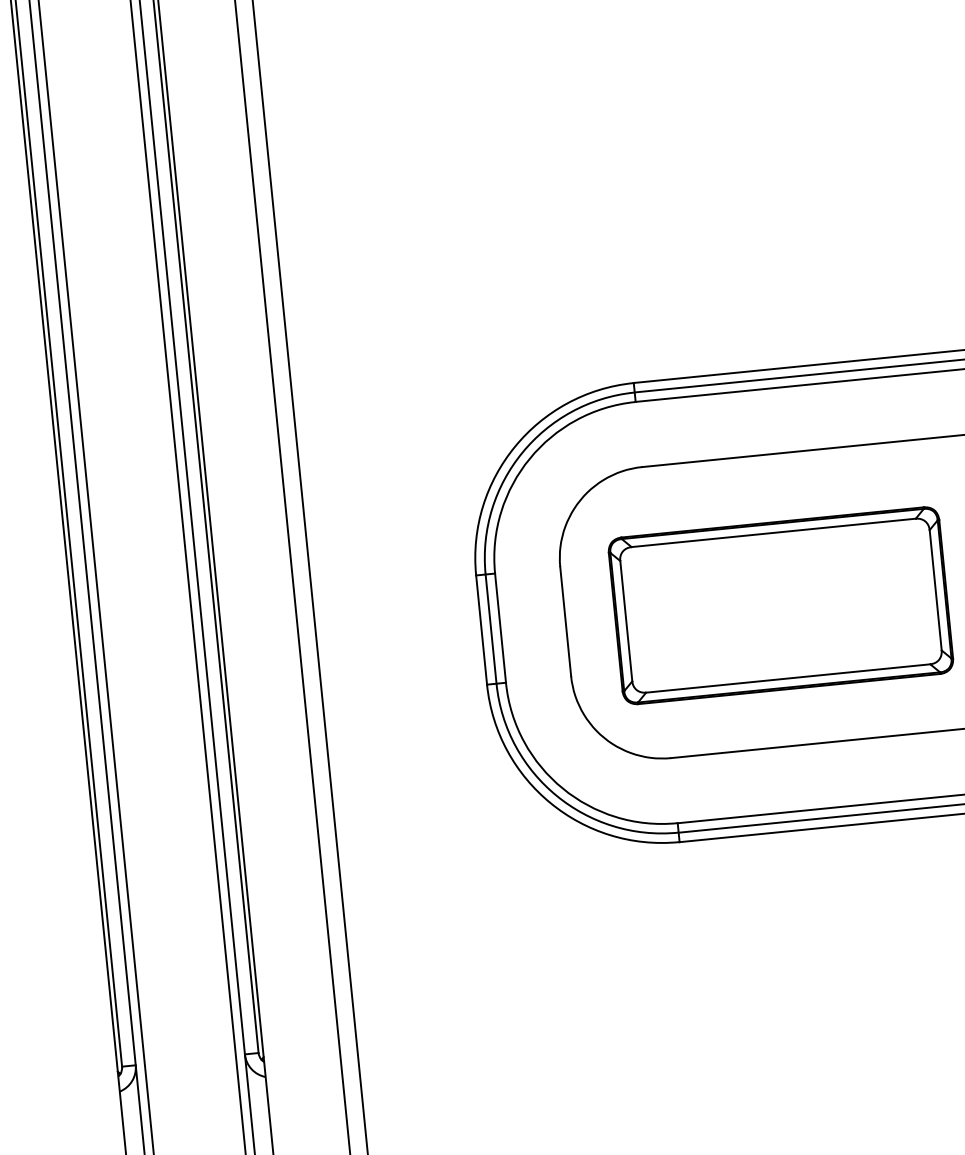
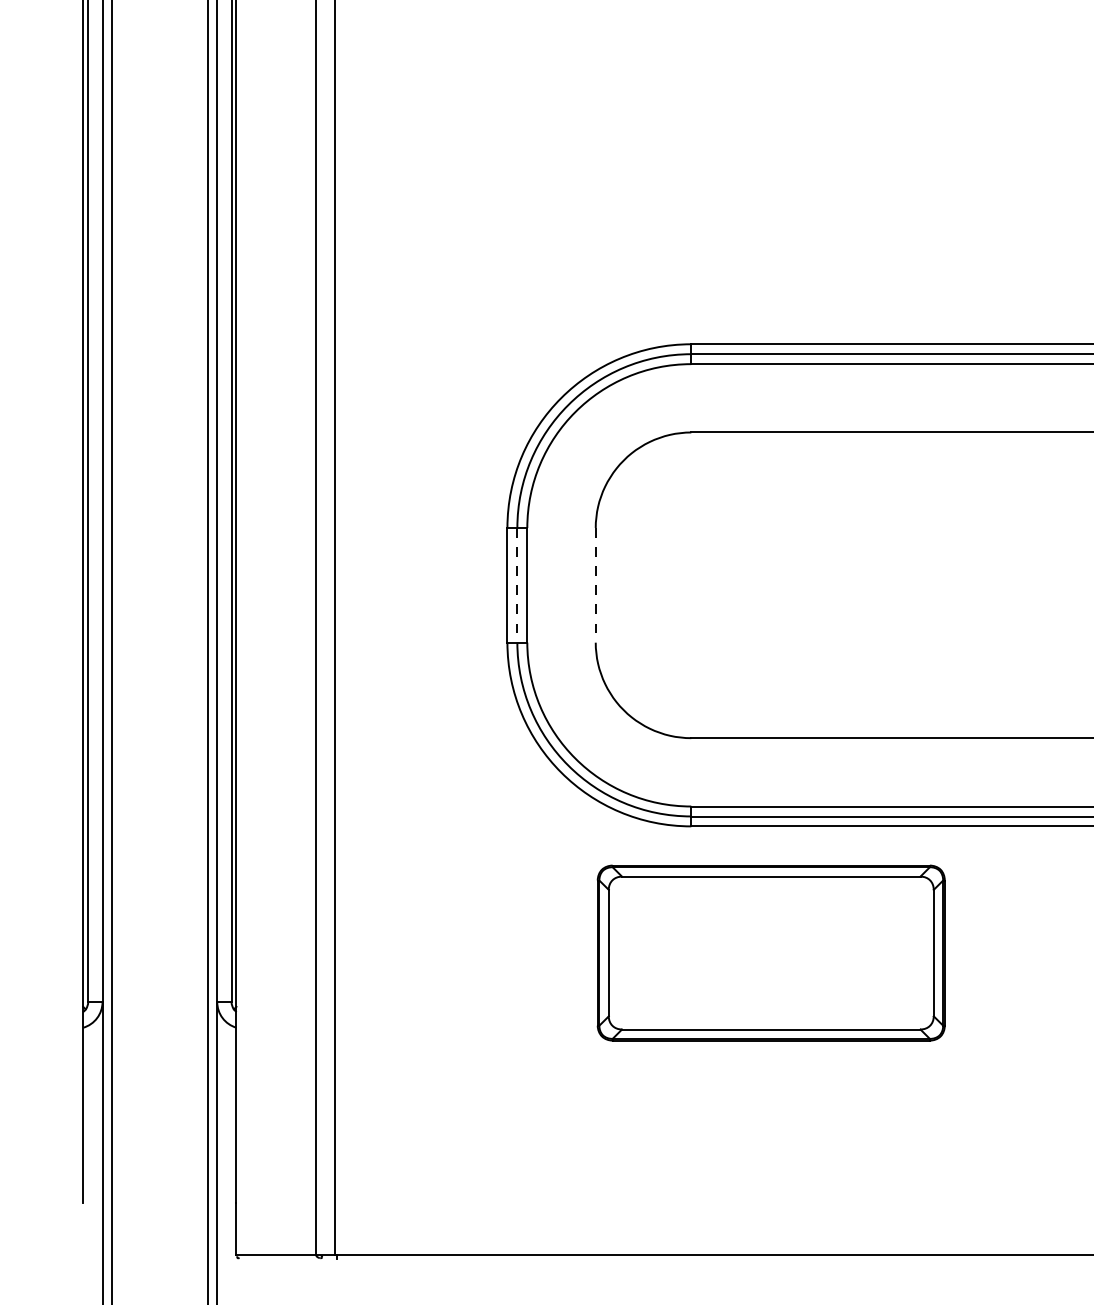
part: (780, 605) -> (770, 952), moved
line: (565, 621) -> (595, 585), solid -> dashed
line: (491, 629) -> (517, 585), solid -> dashed

